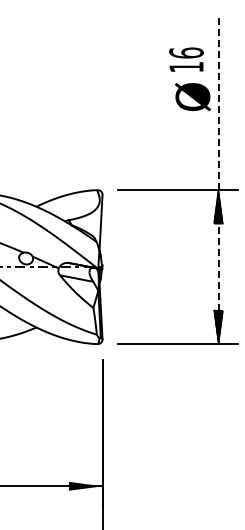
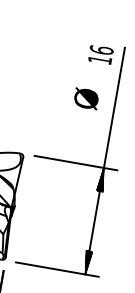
text: (186, 59) -> (100, 54), moved
text: (192, 97) -> (86, 99), moved
line: (218, 179) -> (105, 160), dashed -> solid

